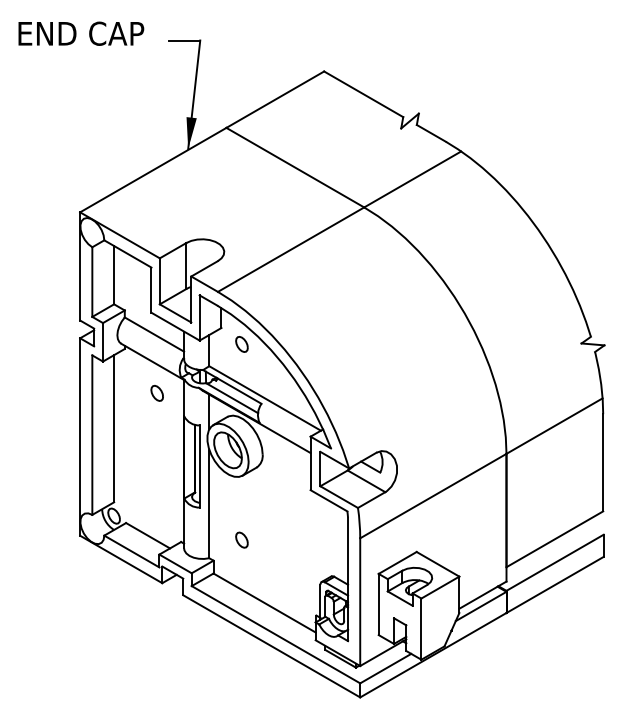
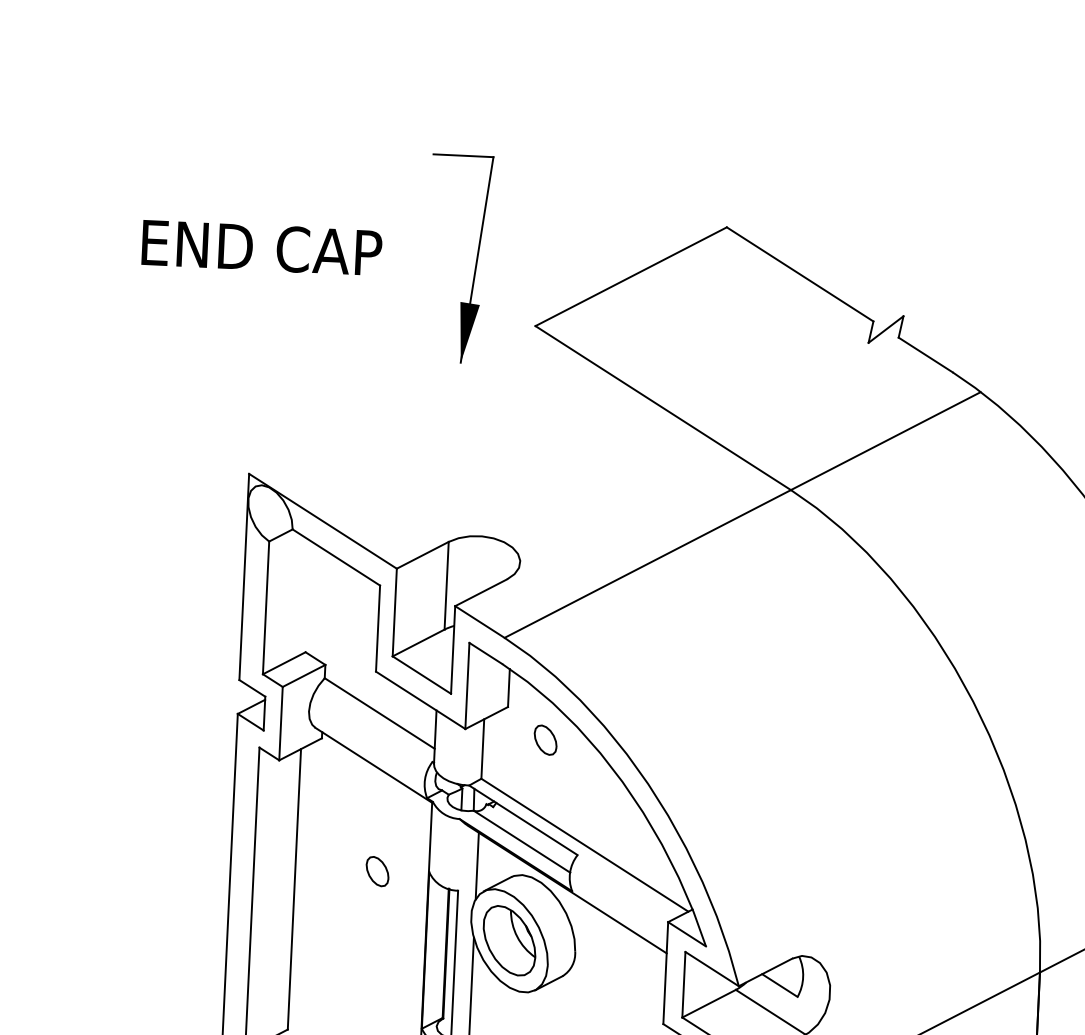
text: (81, 33) -> (262, 247), moved
line: (153, 169) -> (392, 398), removed
line: (114, 275) -> (308, 597), removed
part: (156, 393) -> (376, 871), moved

